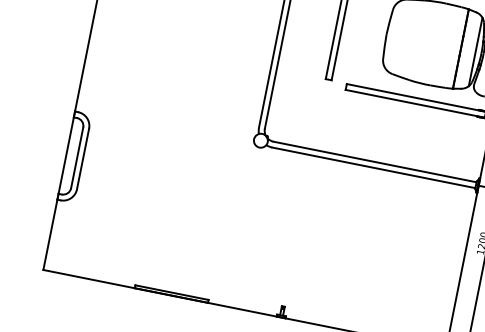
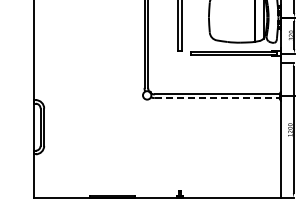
line: (374, 168) -> (217, 98), solid -> dashed

